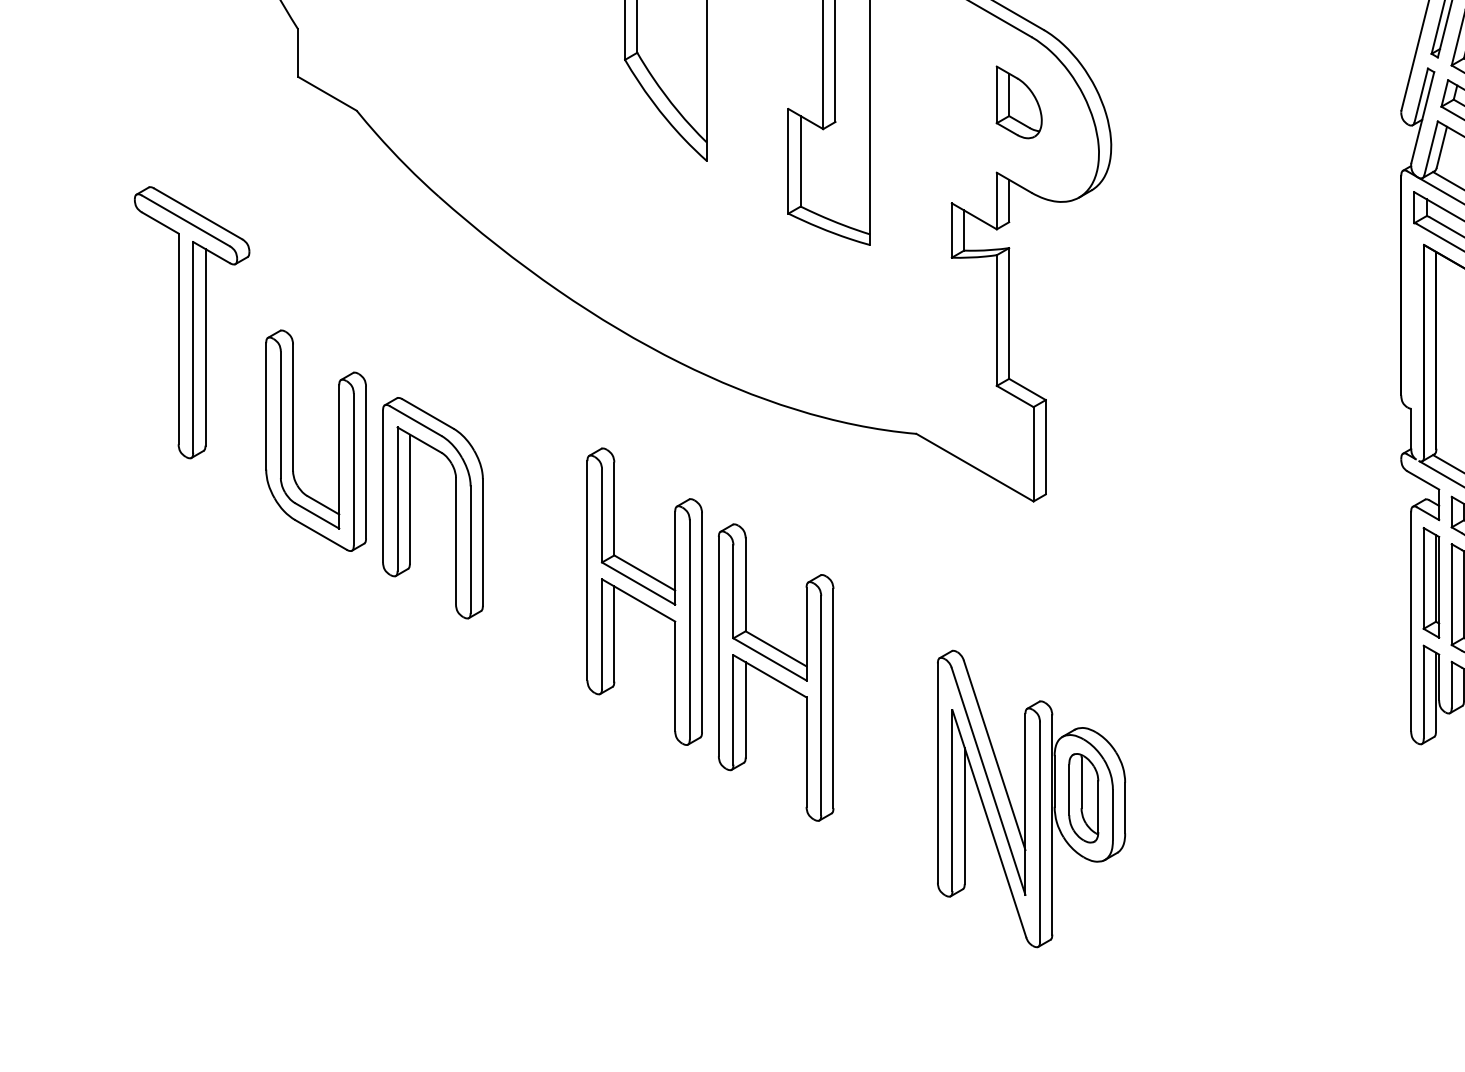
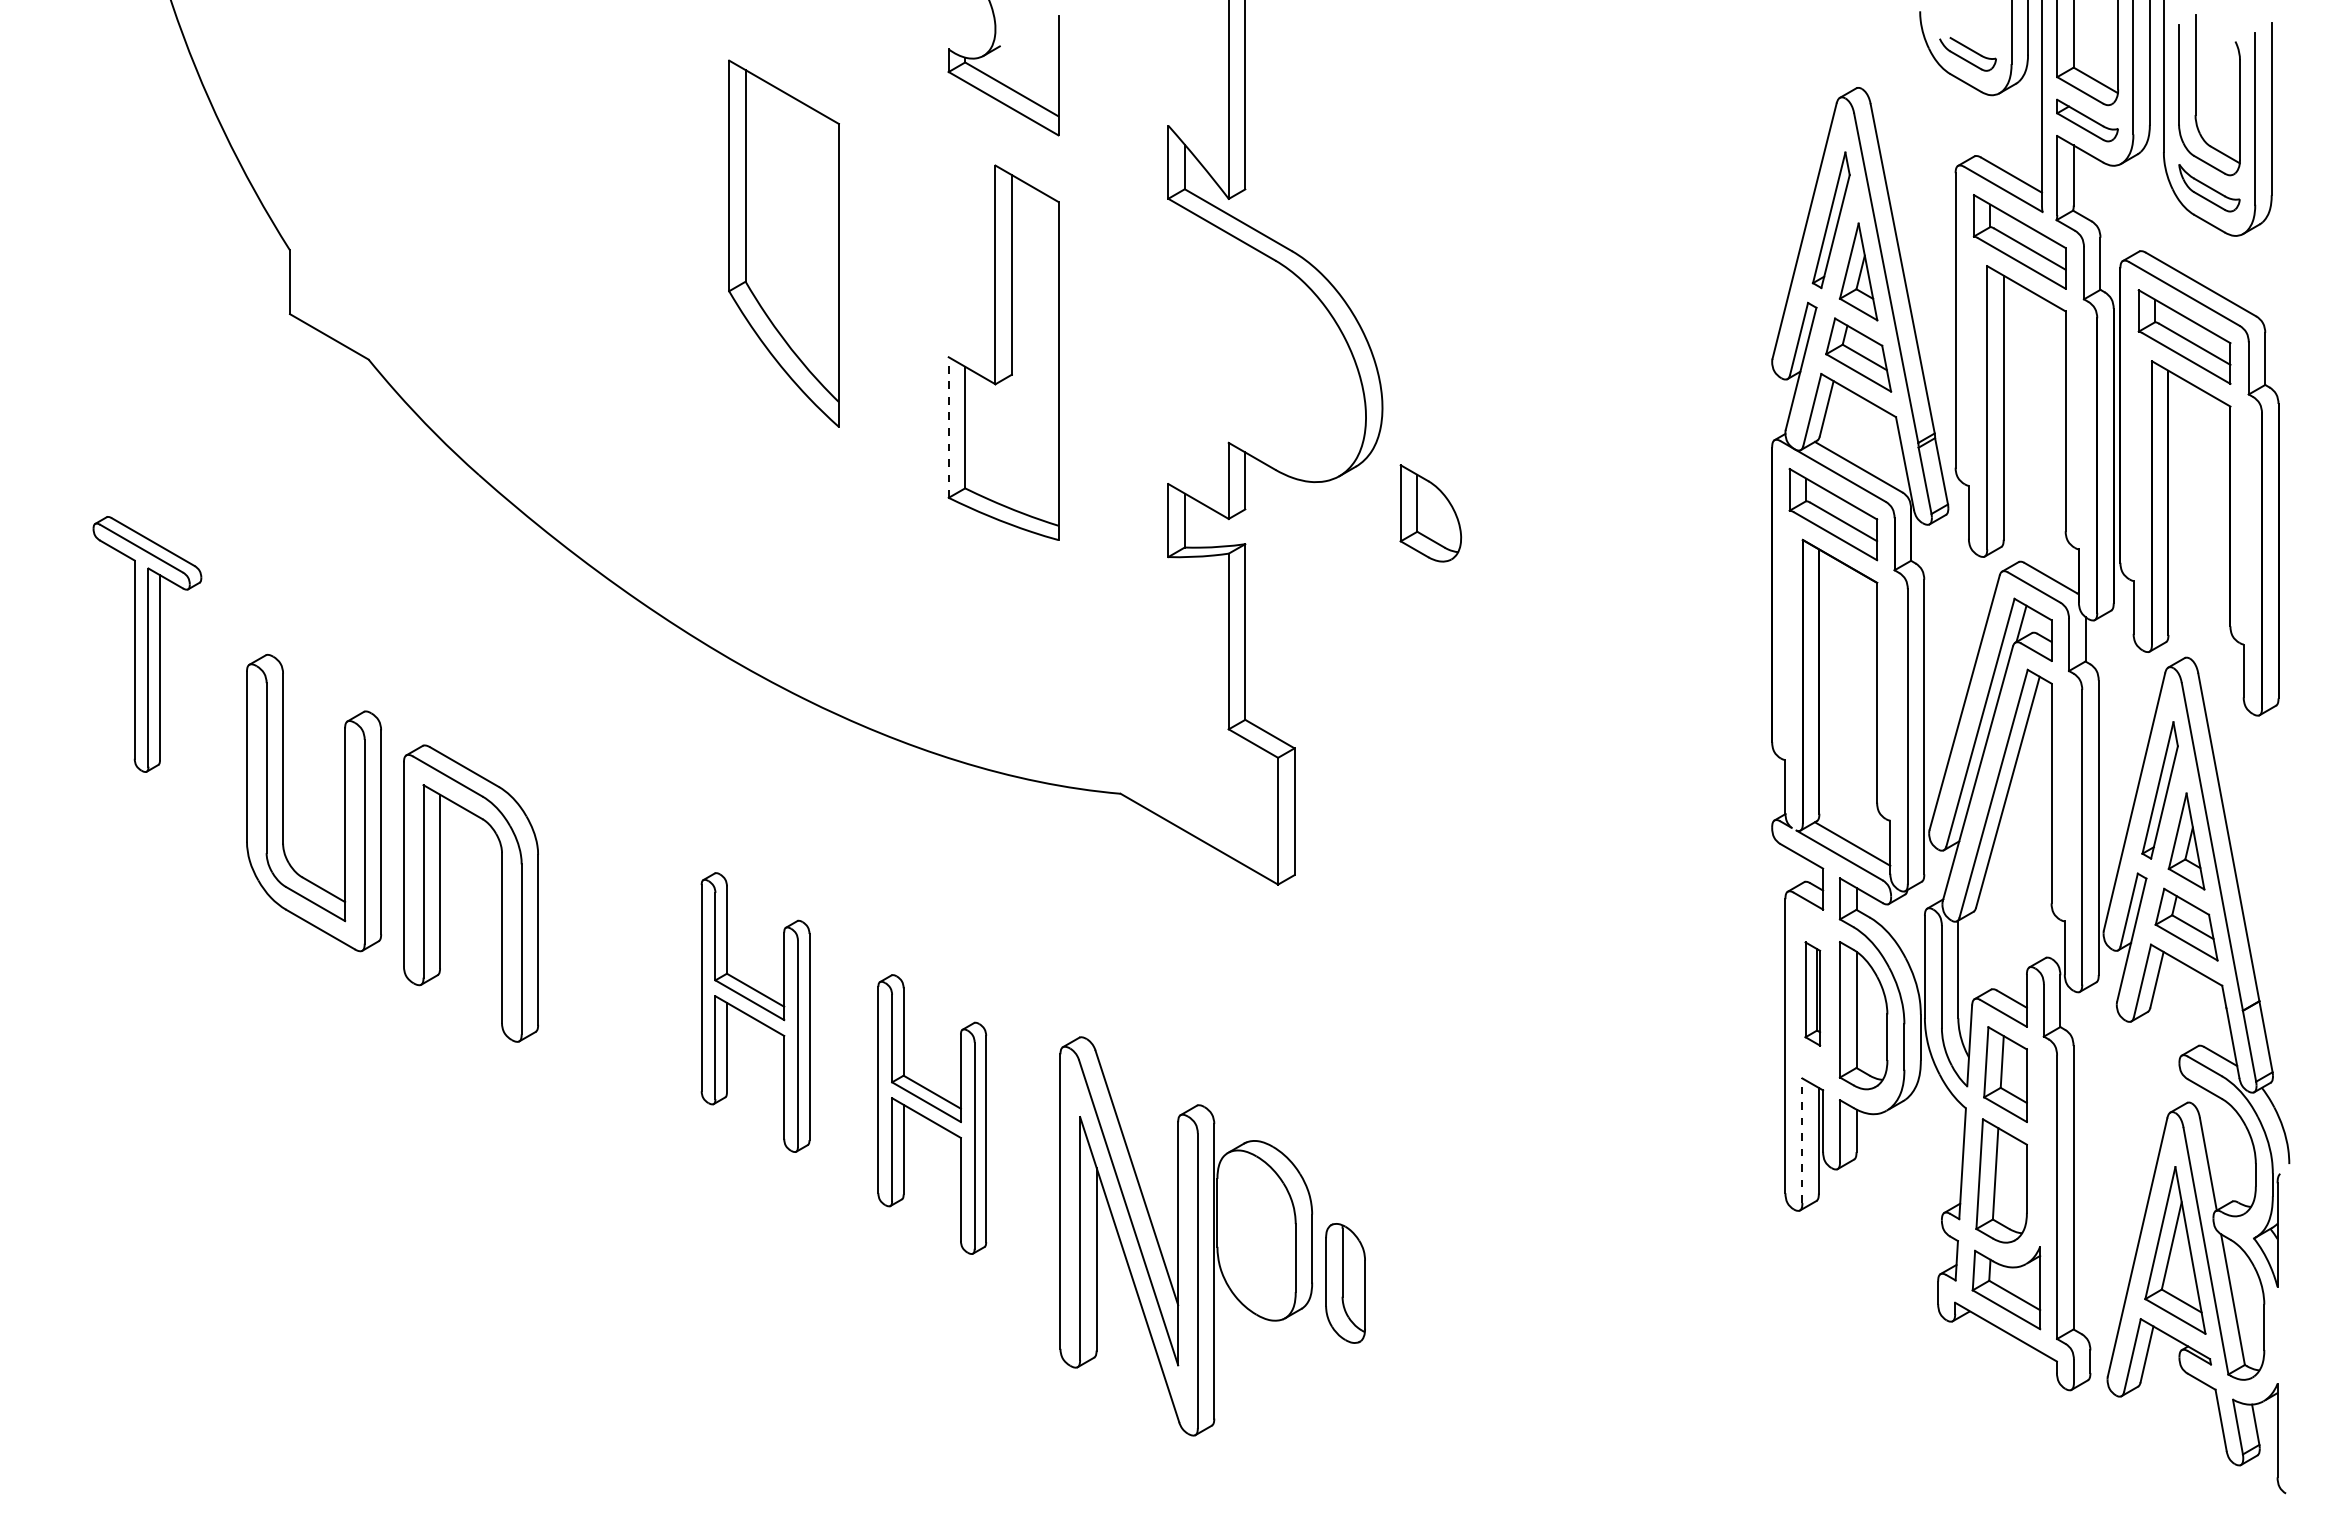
part: (1018, 102) -> (1430, 513), moved
line: (788, 161) -> (948, 427), solid -> dashed
part: (192, 322) -> (147, 644), size x0.7
part: (1431, 582) -> (1812, 993), size x0.7
part: (644, 596) -> (755, 1012), size x0.7
part: (776, 672) -> (932, 1114), size x0.7
line: (1423, 691) -> (1802, 1140), solid -> dashed
part: (1031, 799) -> (1186, 1236), moved

